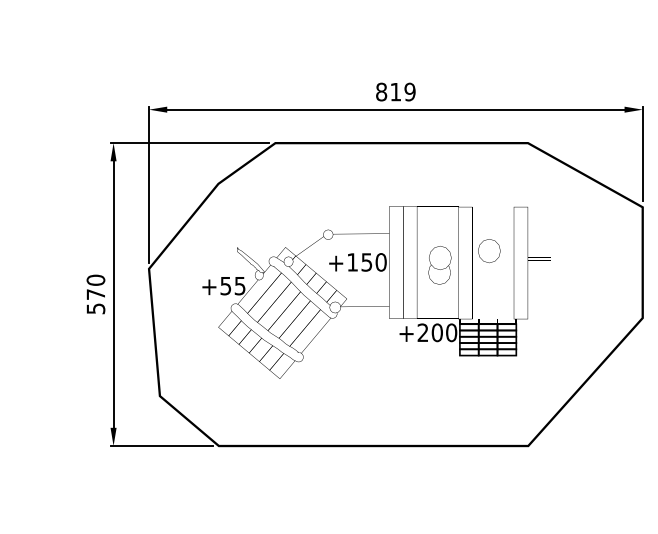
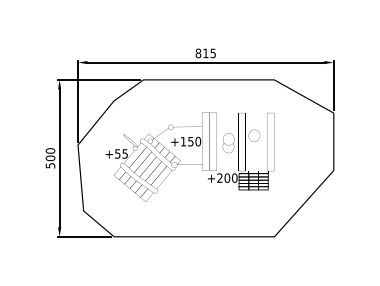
text: (410, 90) -> (213, 52), 819 -> 815
text: (95, 294) -> (50, 158), 570 -> 500

